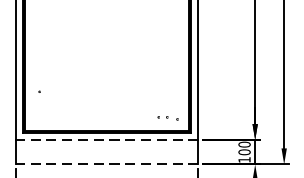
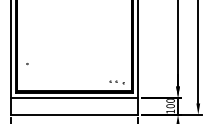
line: (106, 139) -> (74, 97), dashed -> solid
line: (106, 164) -> (74, 114), dashed -> solid

